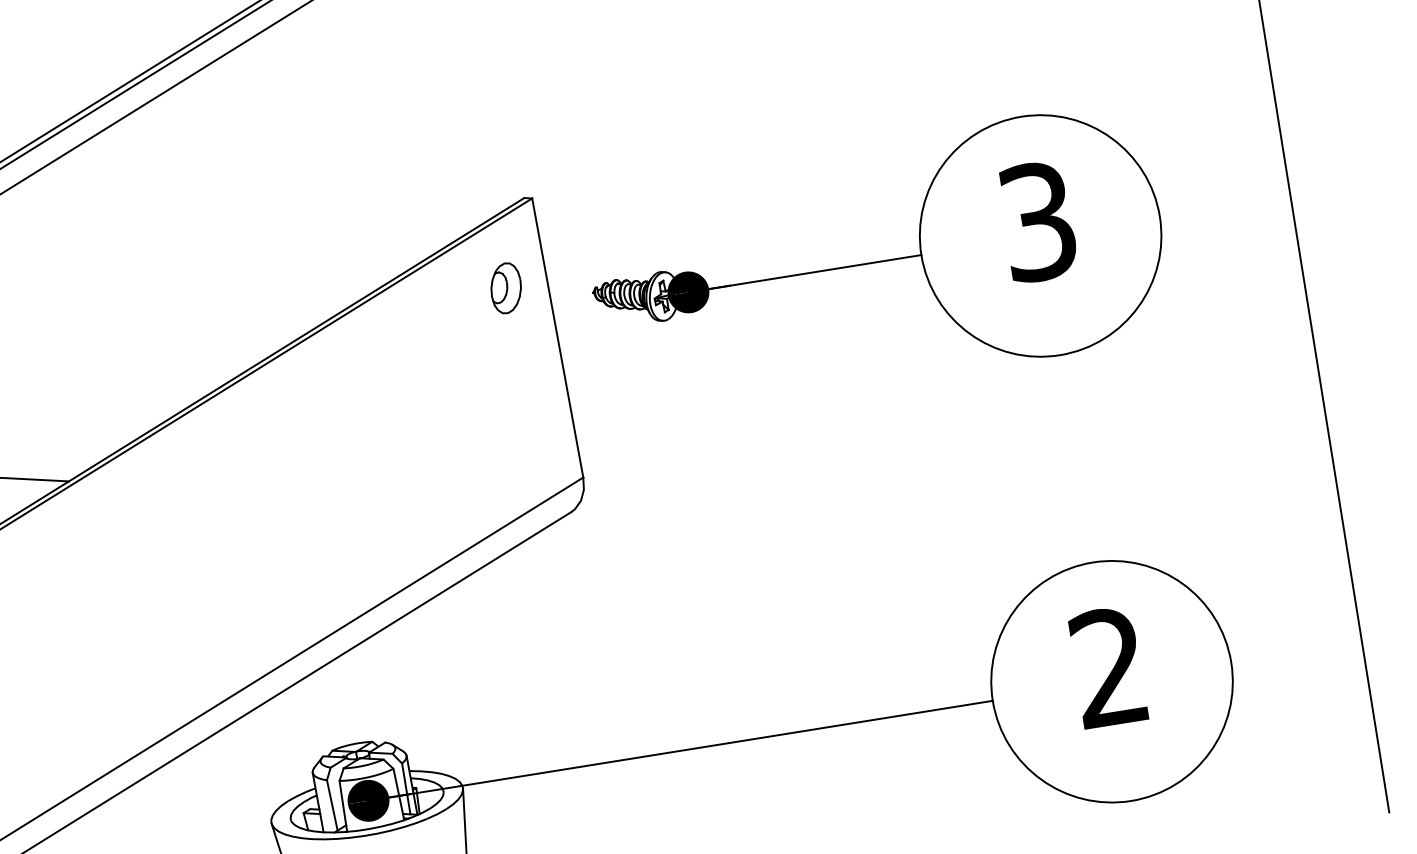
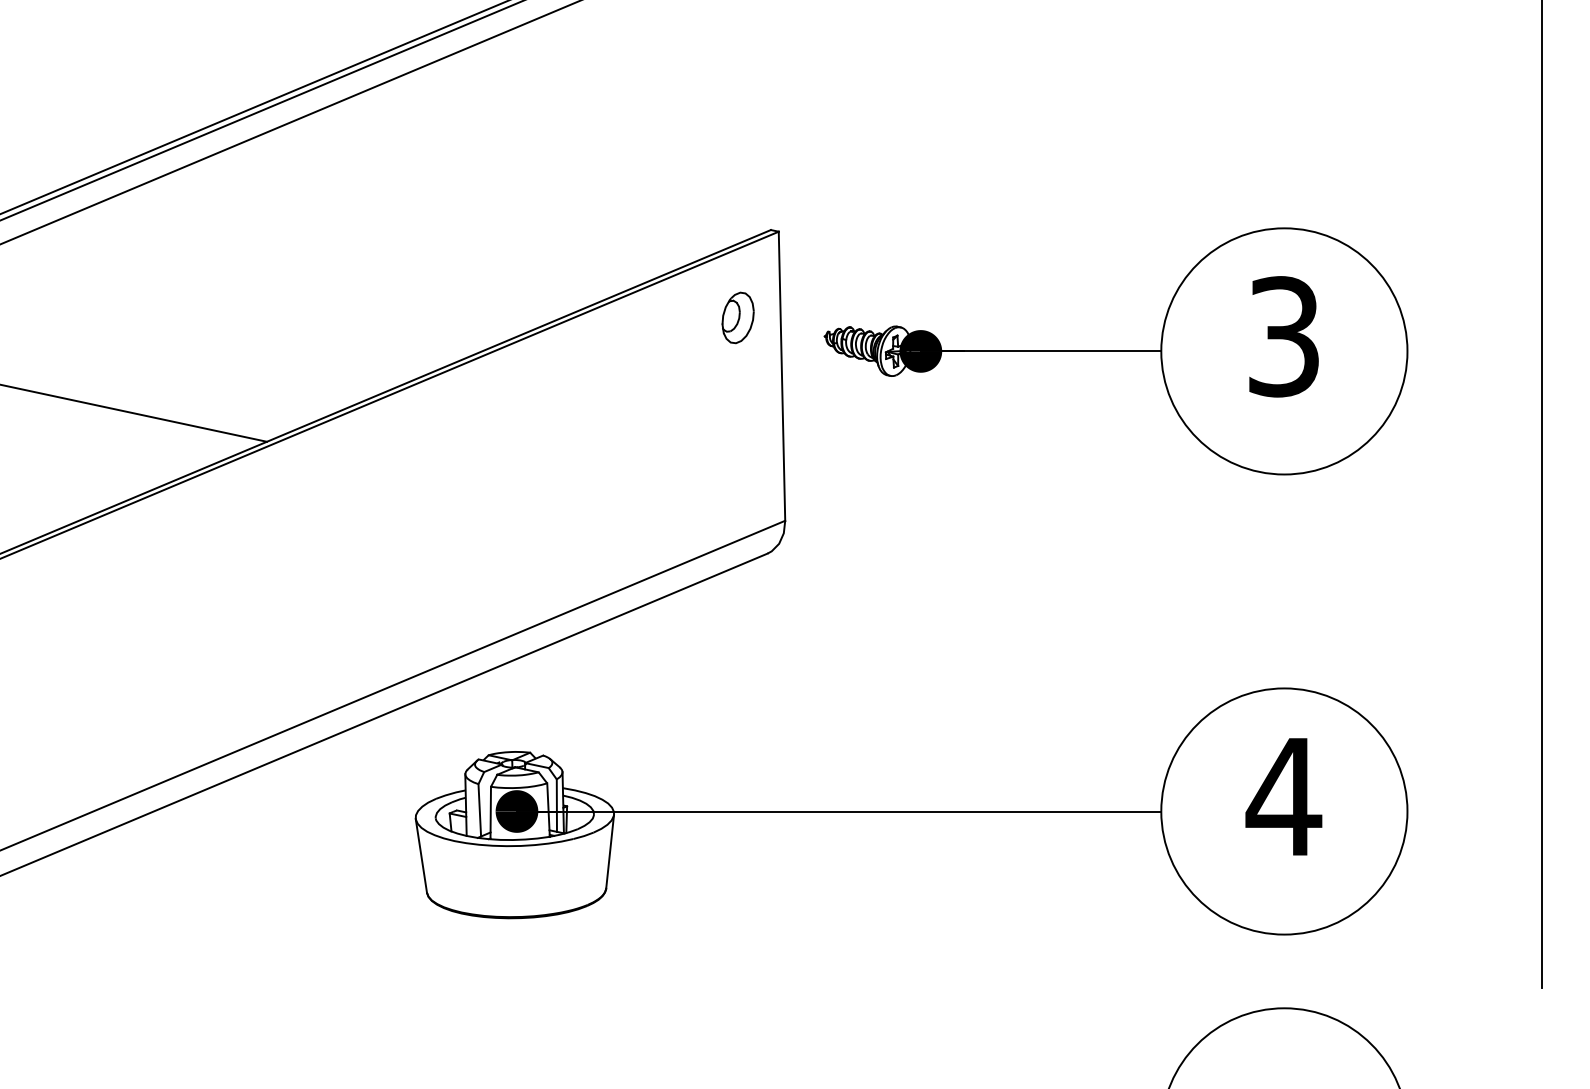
text: (1108, 666) -> (1283, 795), 2 -> 4

